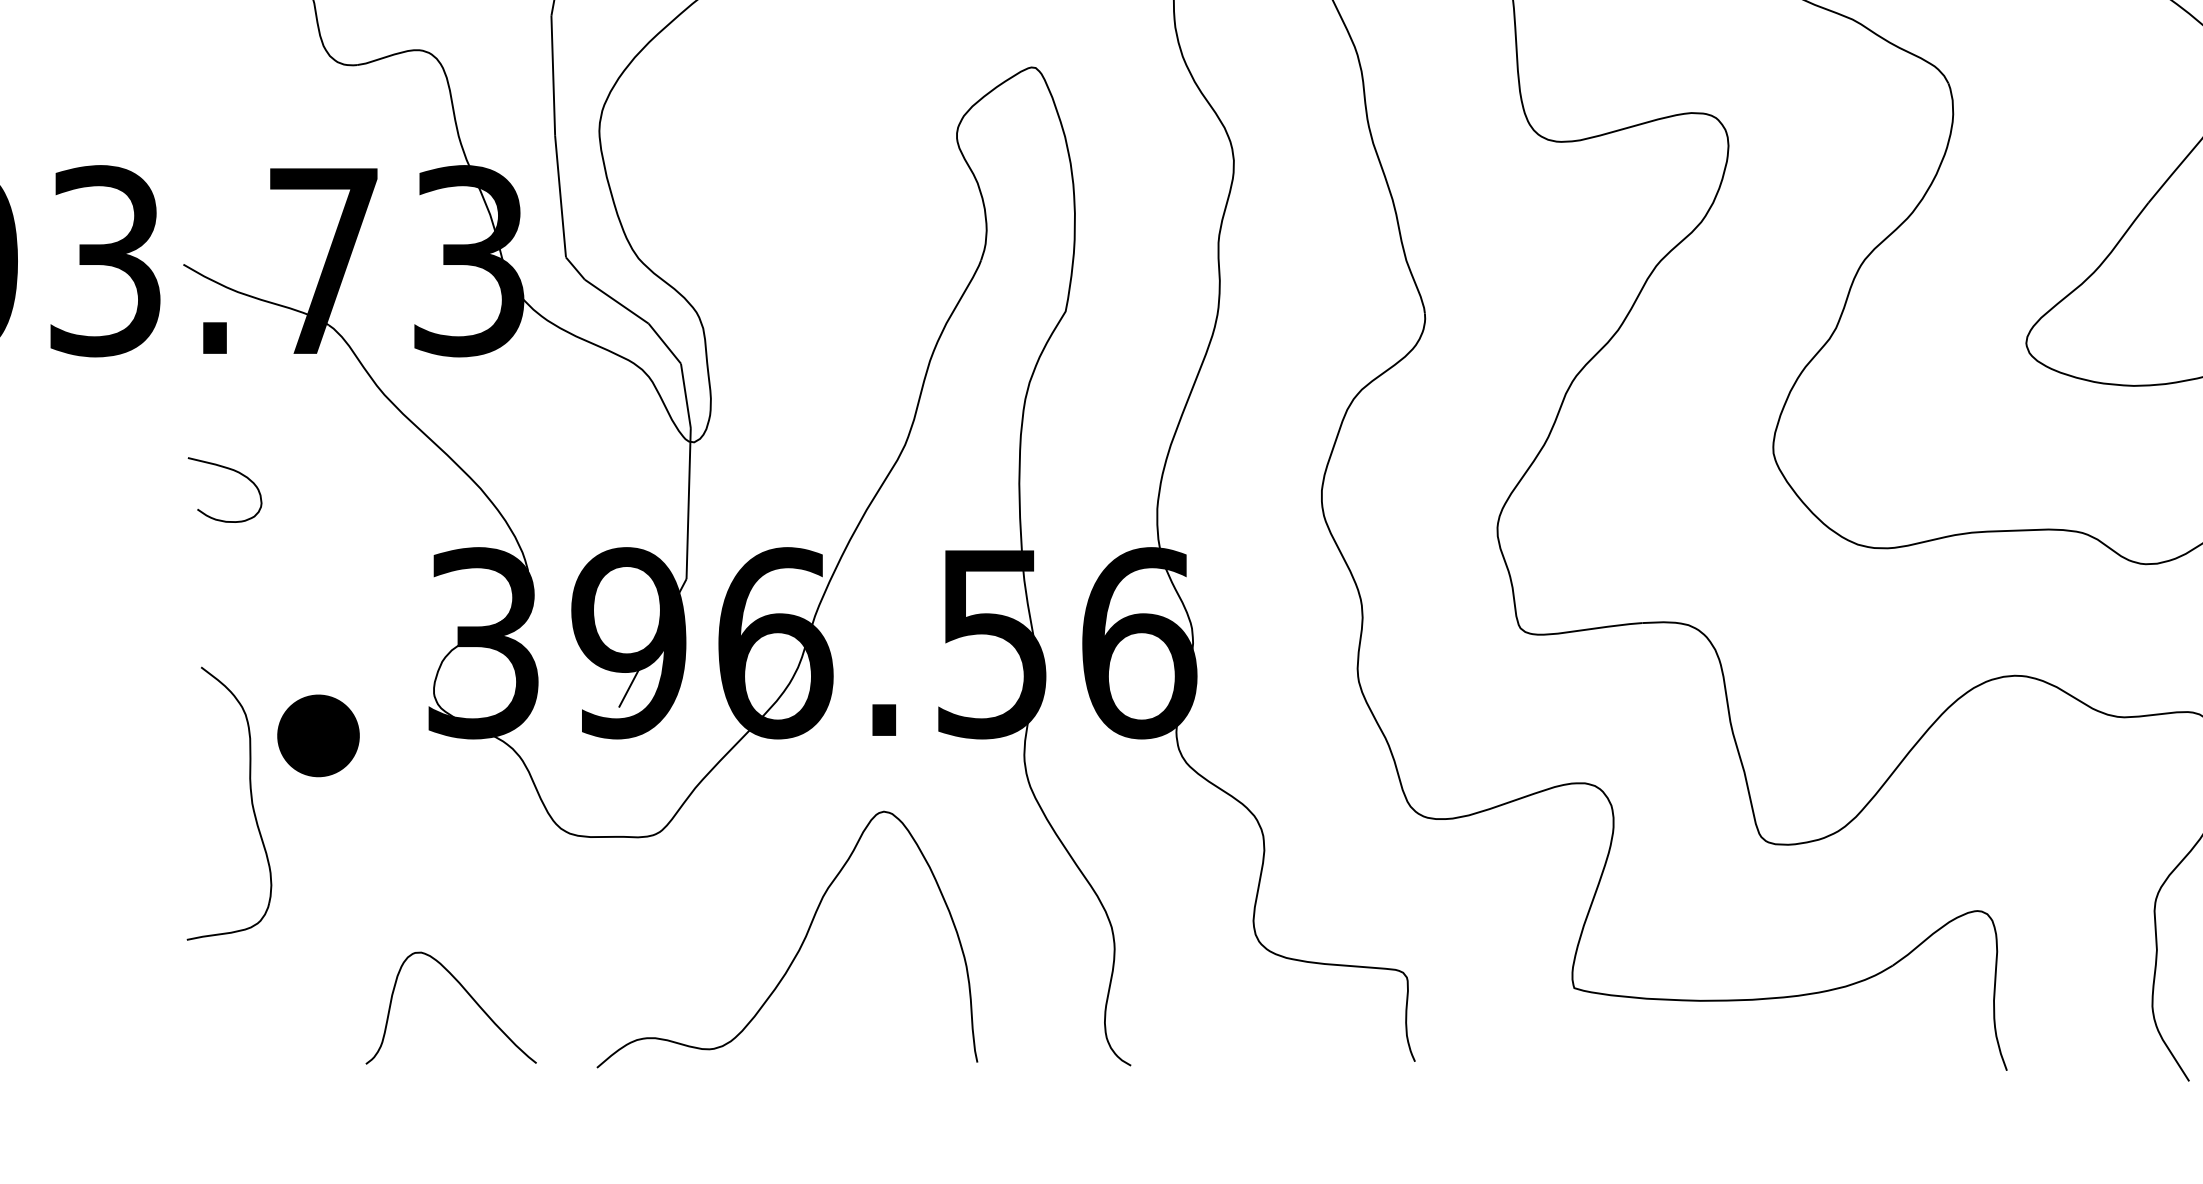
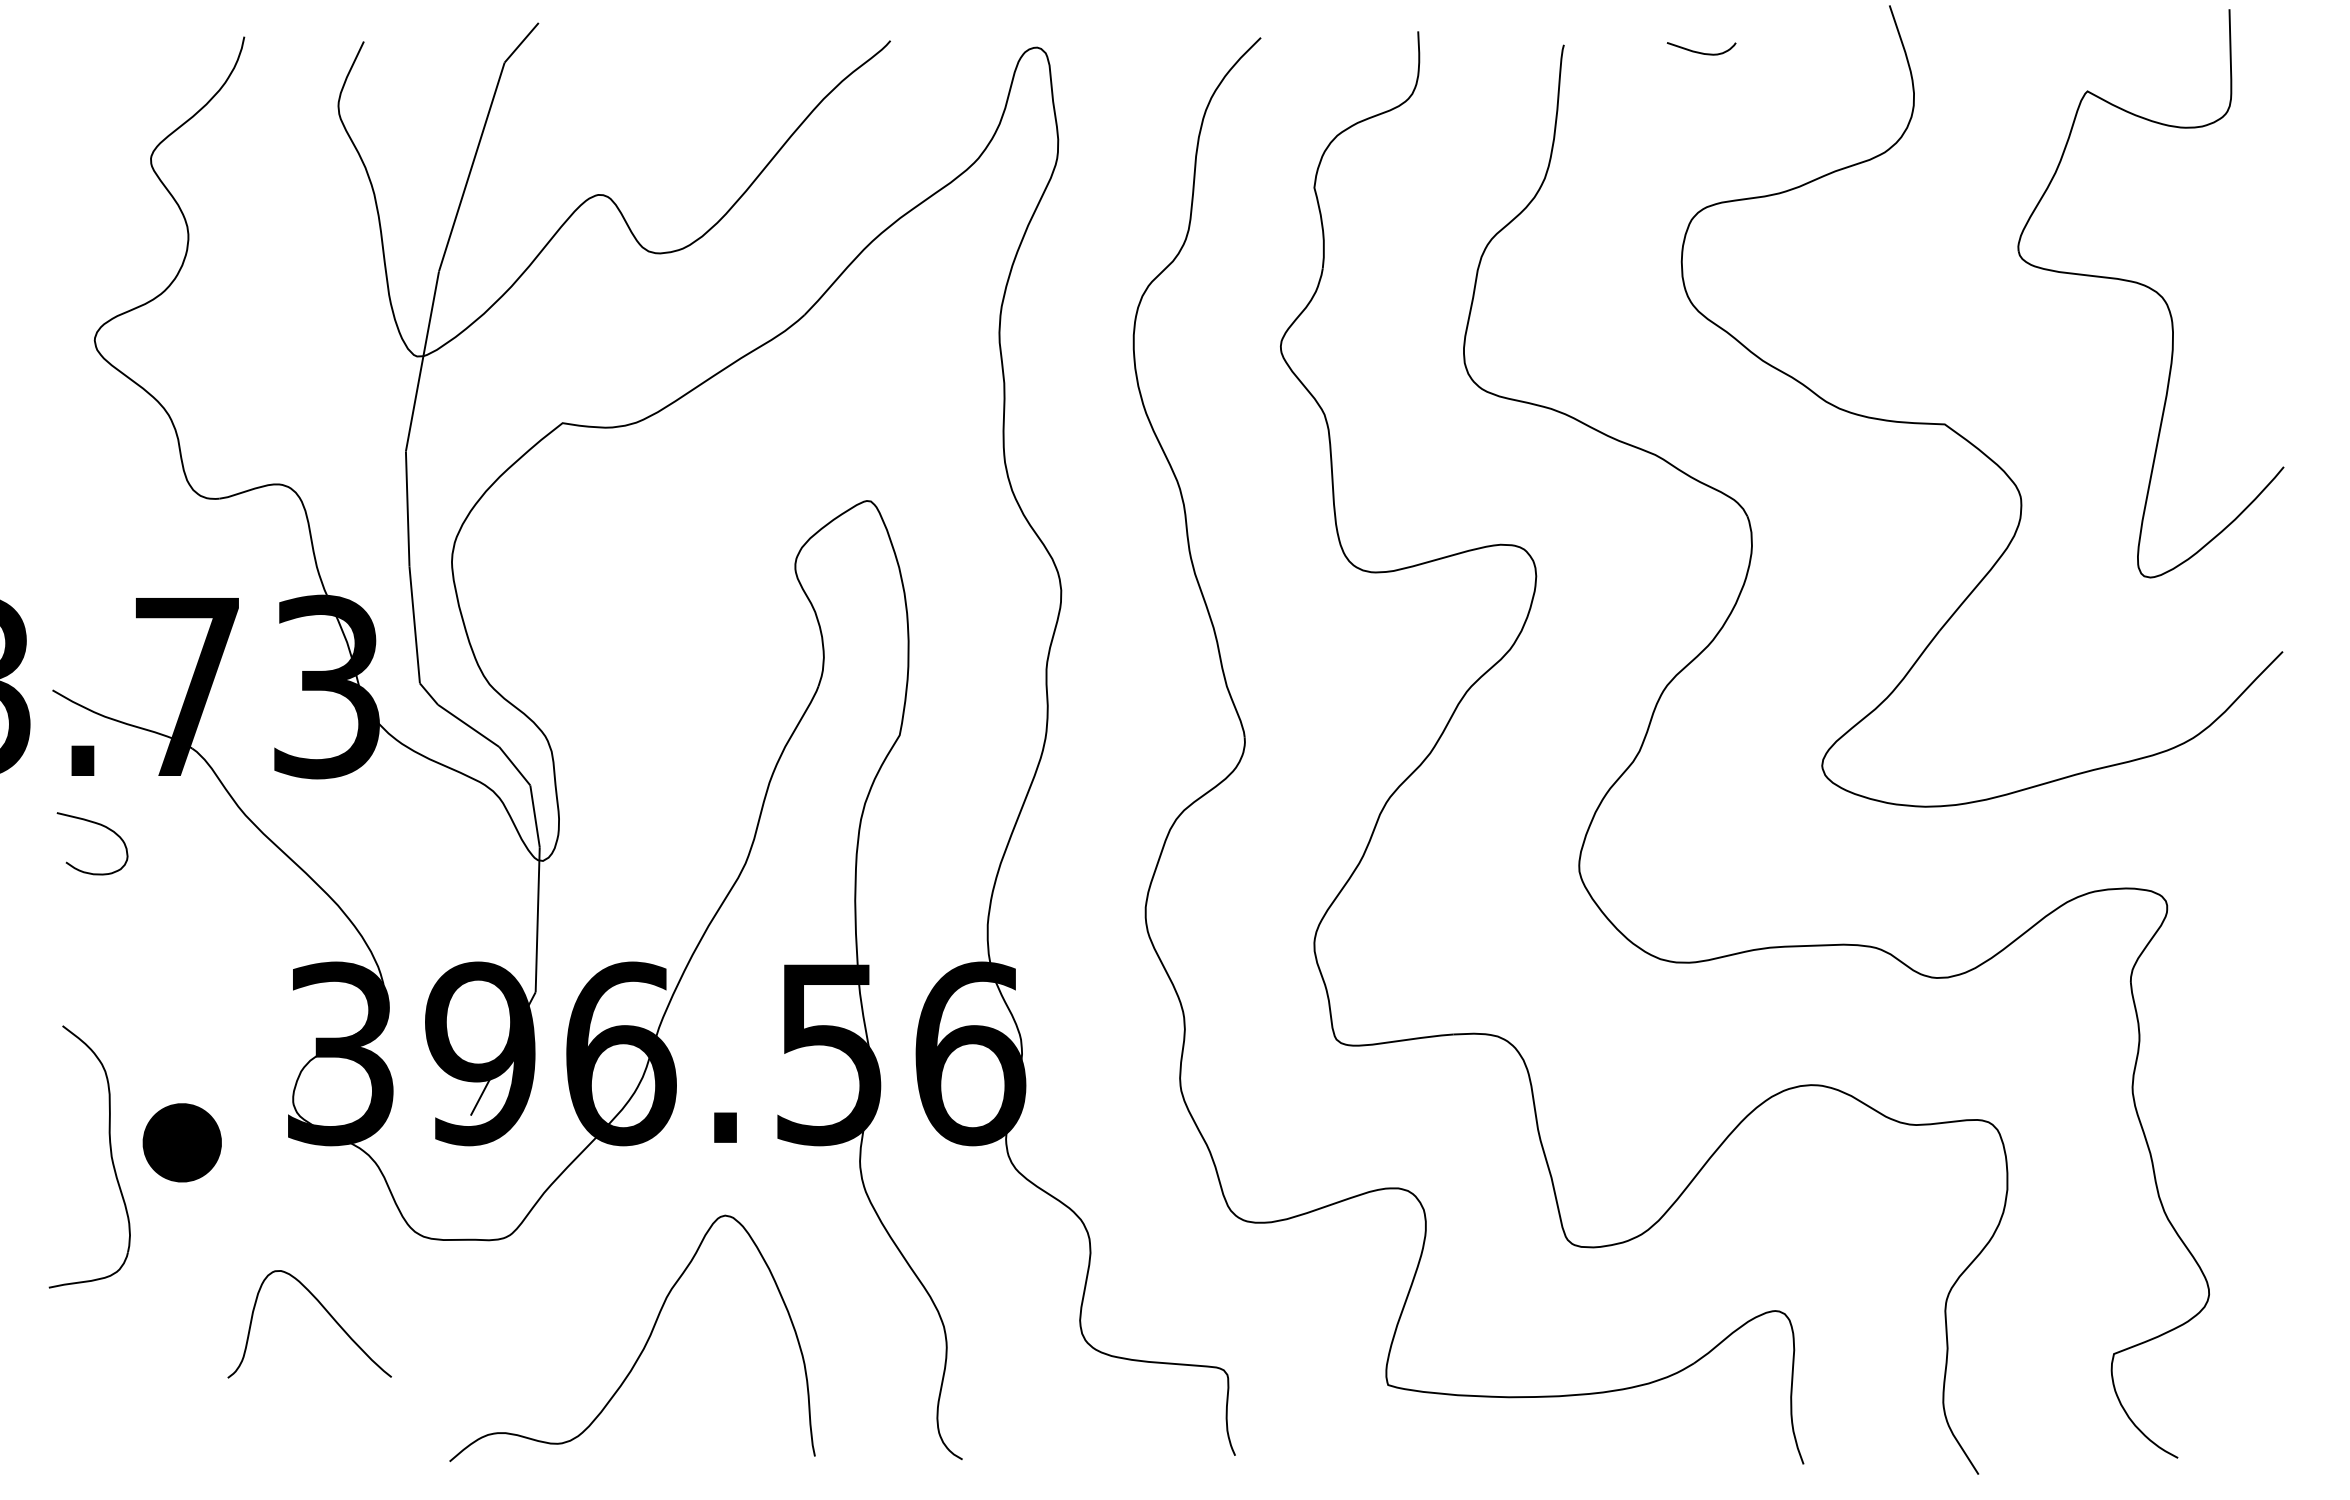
curve: (232, 471) -> (99, 825), moved
part: (251, 803) -> (110, 1156), moved
curve: (469, 996) -> (327, 1313), moved

